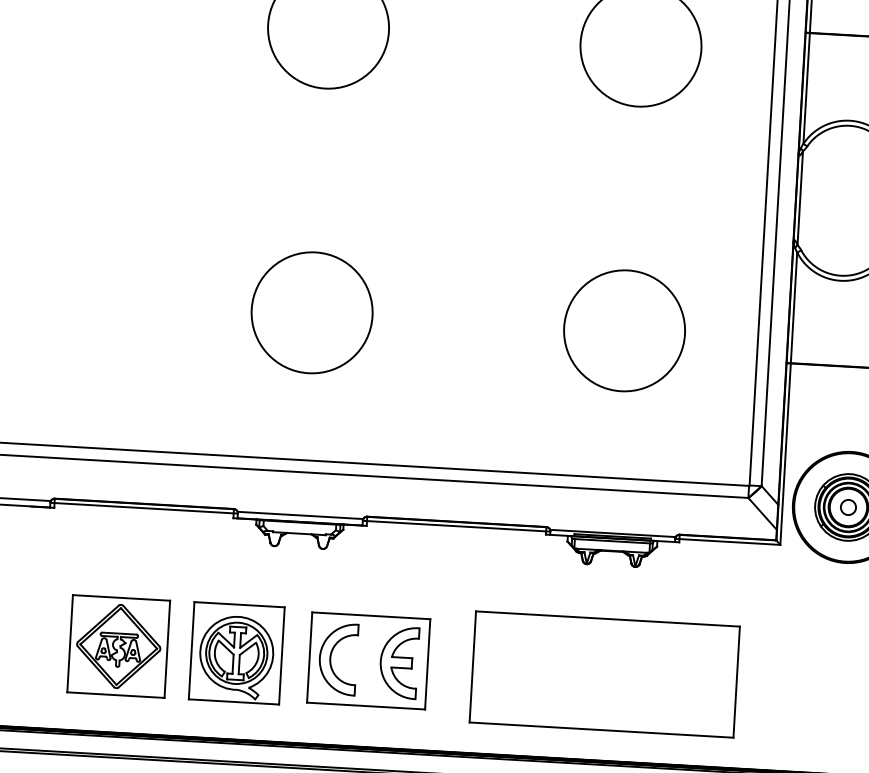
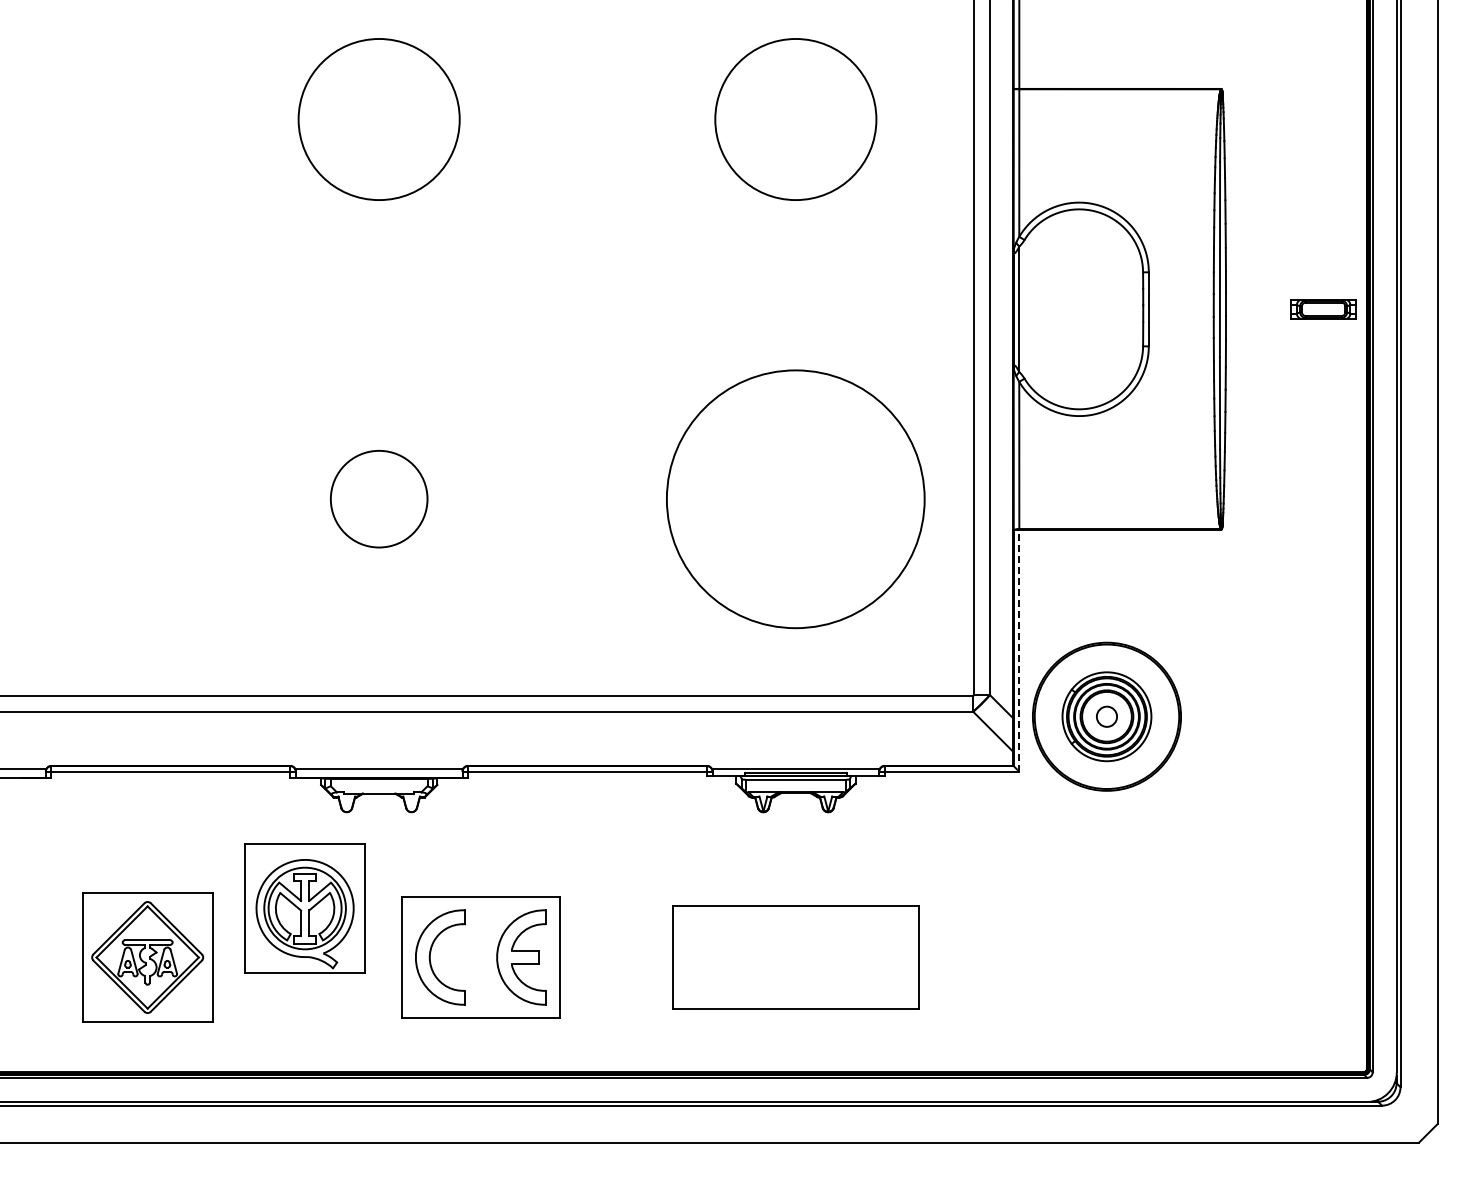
circle: (311, 312) -> (378, 498), size x0.6
circle: (624, 330) -> (795, 498), size x1.6
line: (785, 453) -> (1019, 650), solid -> dashed
part: (236, 653) -> (304, 908), moved
part: (604, 674) -> (795, 957), size x0.7

